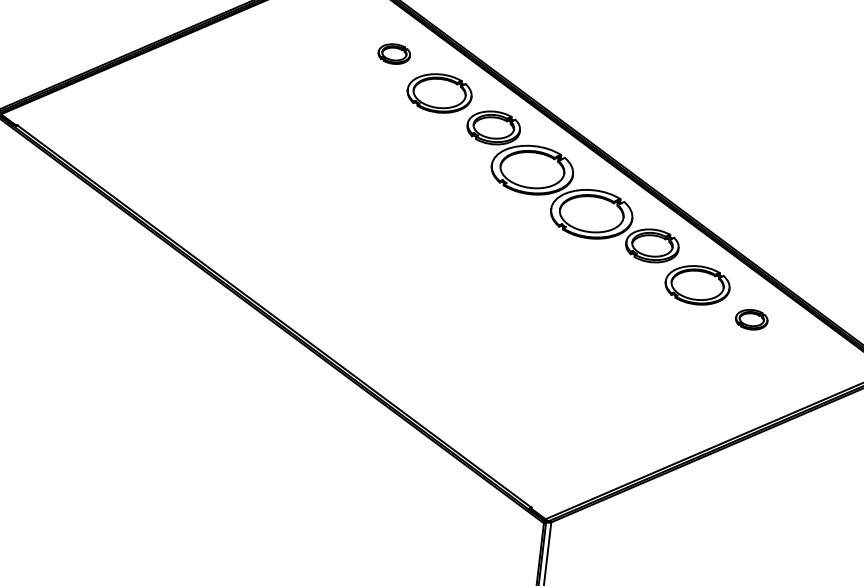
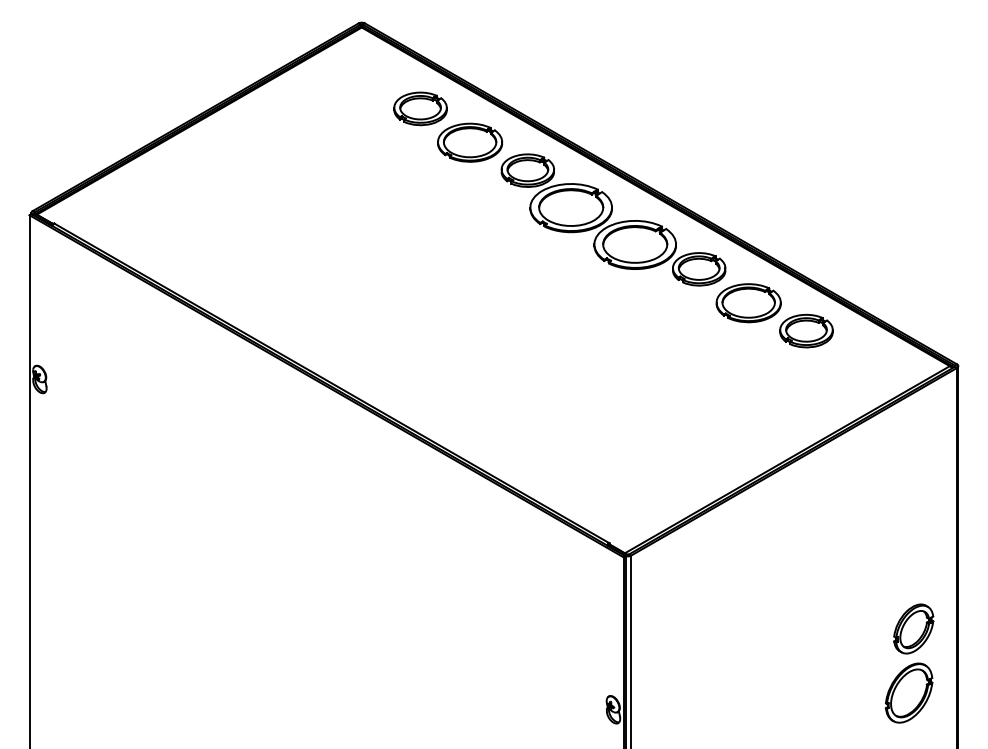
part: (394, 53) -> (420, 108), size x1.67
part: (751, 319) -> (806, 330), size x1.67

